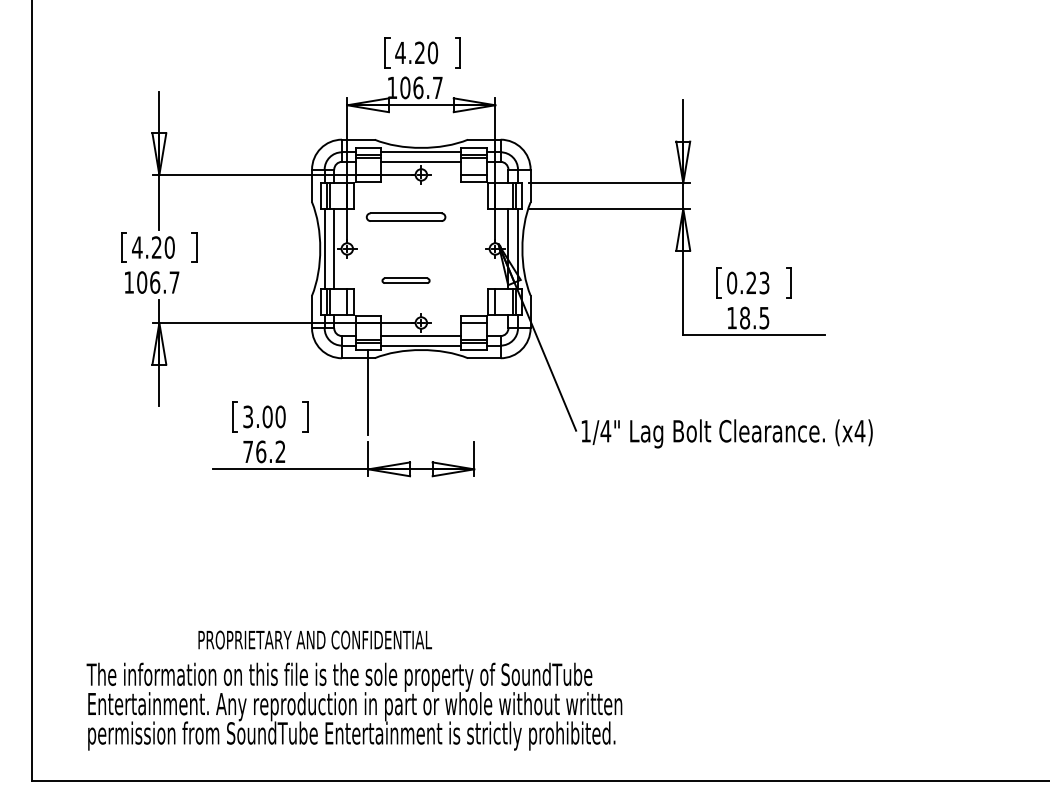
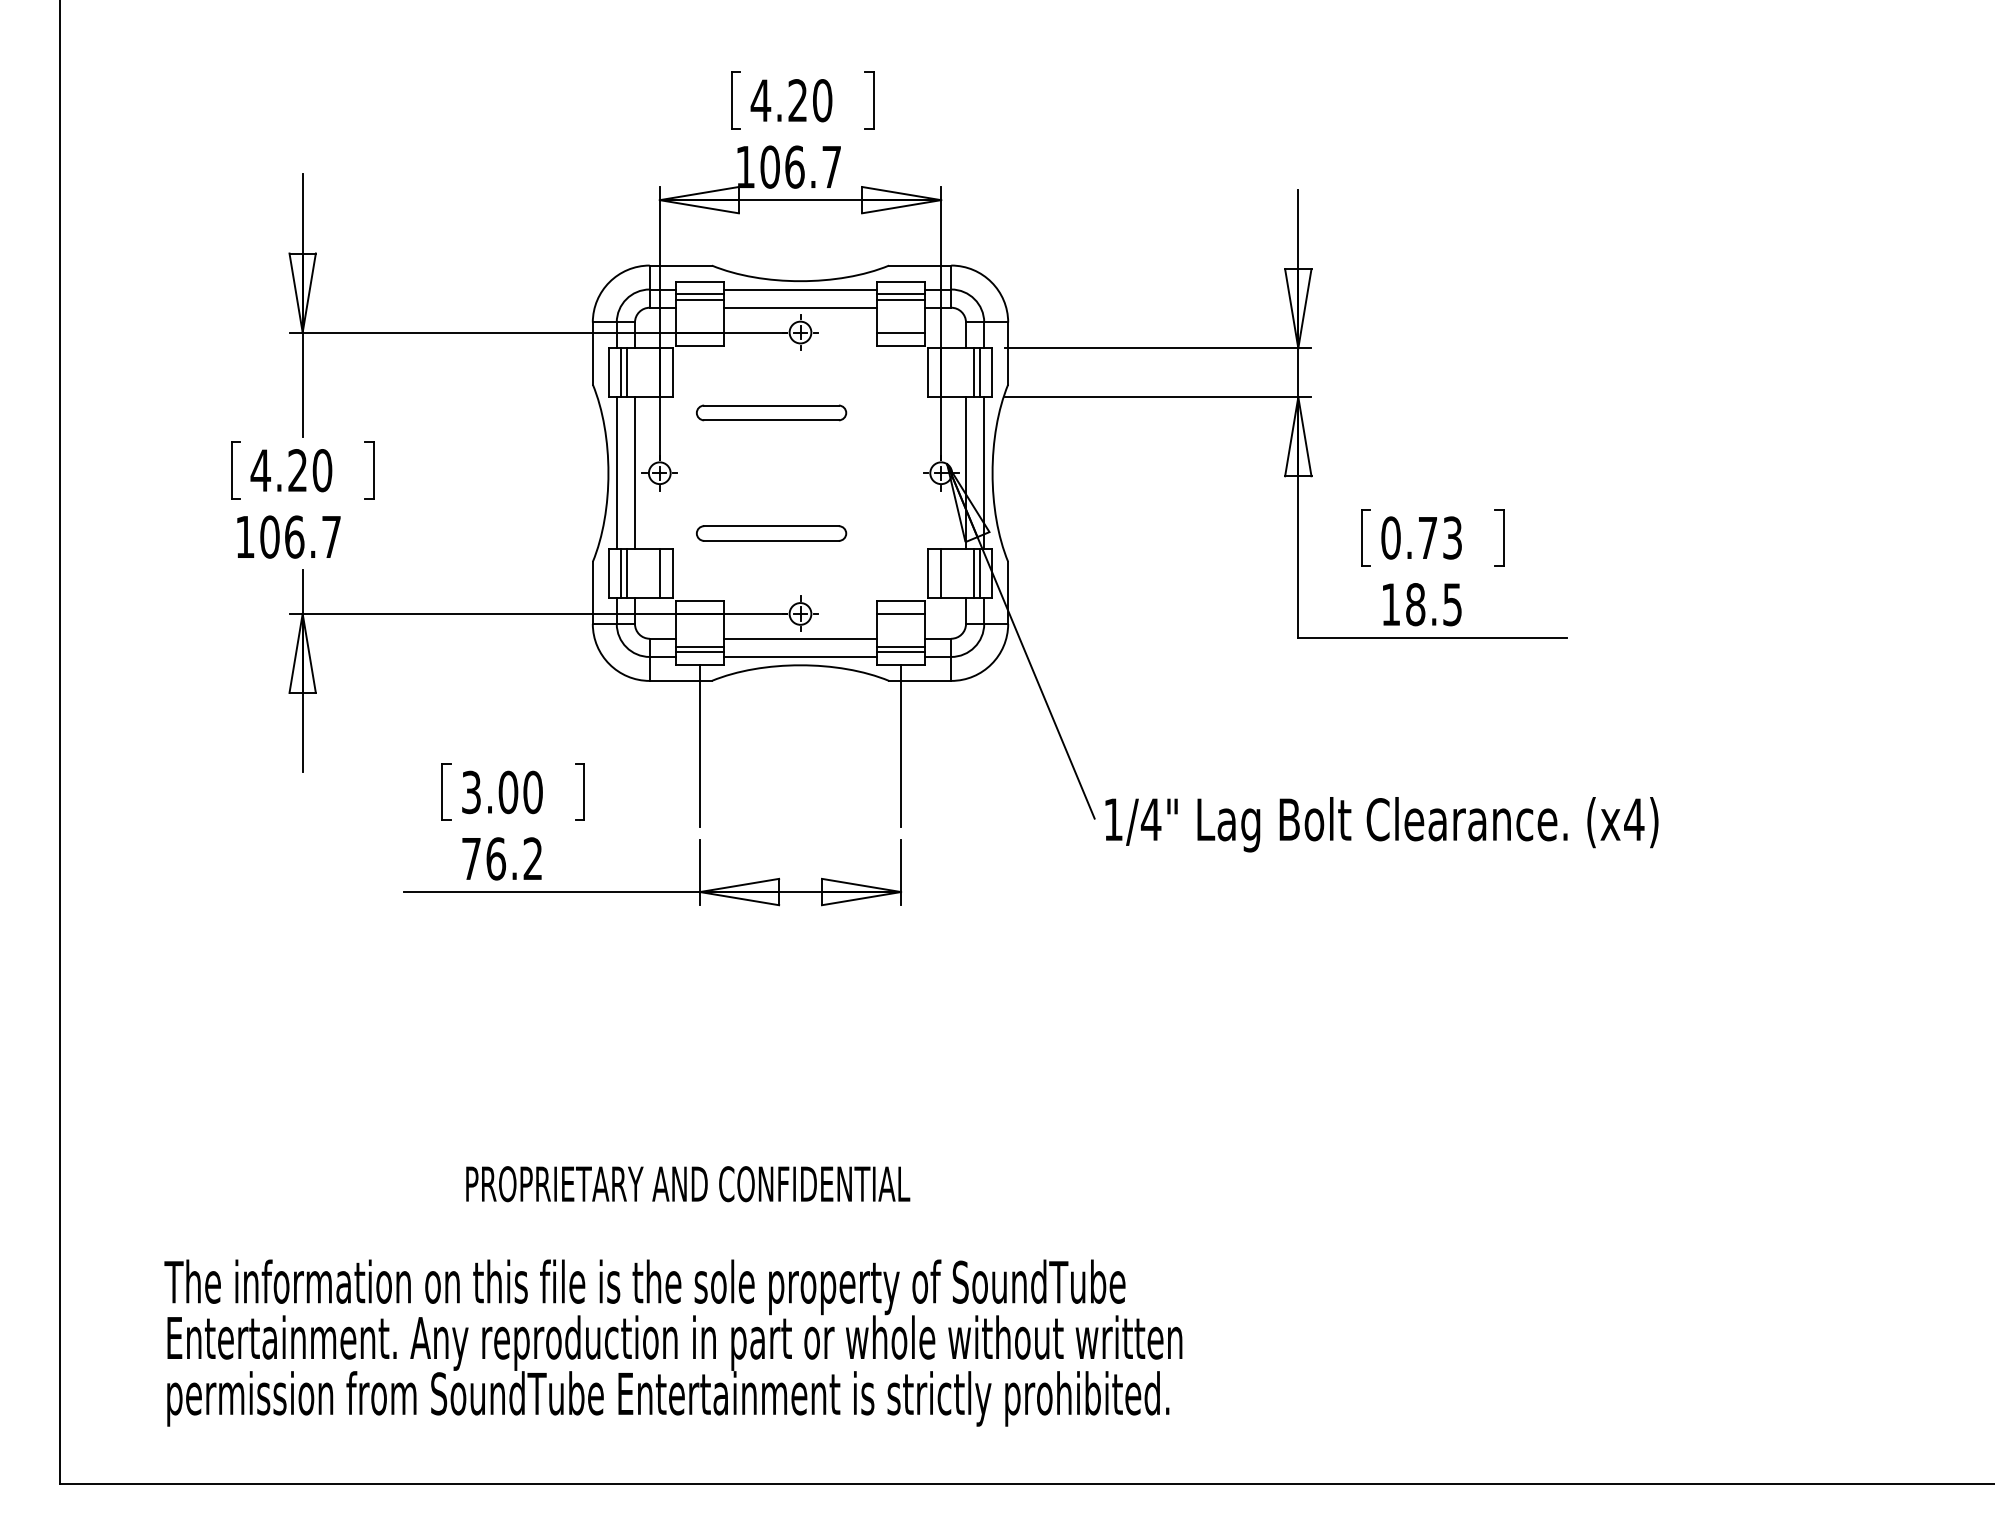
part: (405, 280) -> (770, 533), size x1.67
text: (751, 282) -> (1427, 536), 0.23 -> 0.73
line: (474, 392) -> (901, 745), added
text: (314, 639) -> (686, 1183), moved

